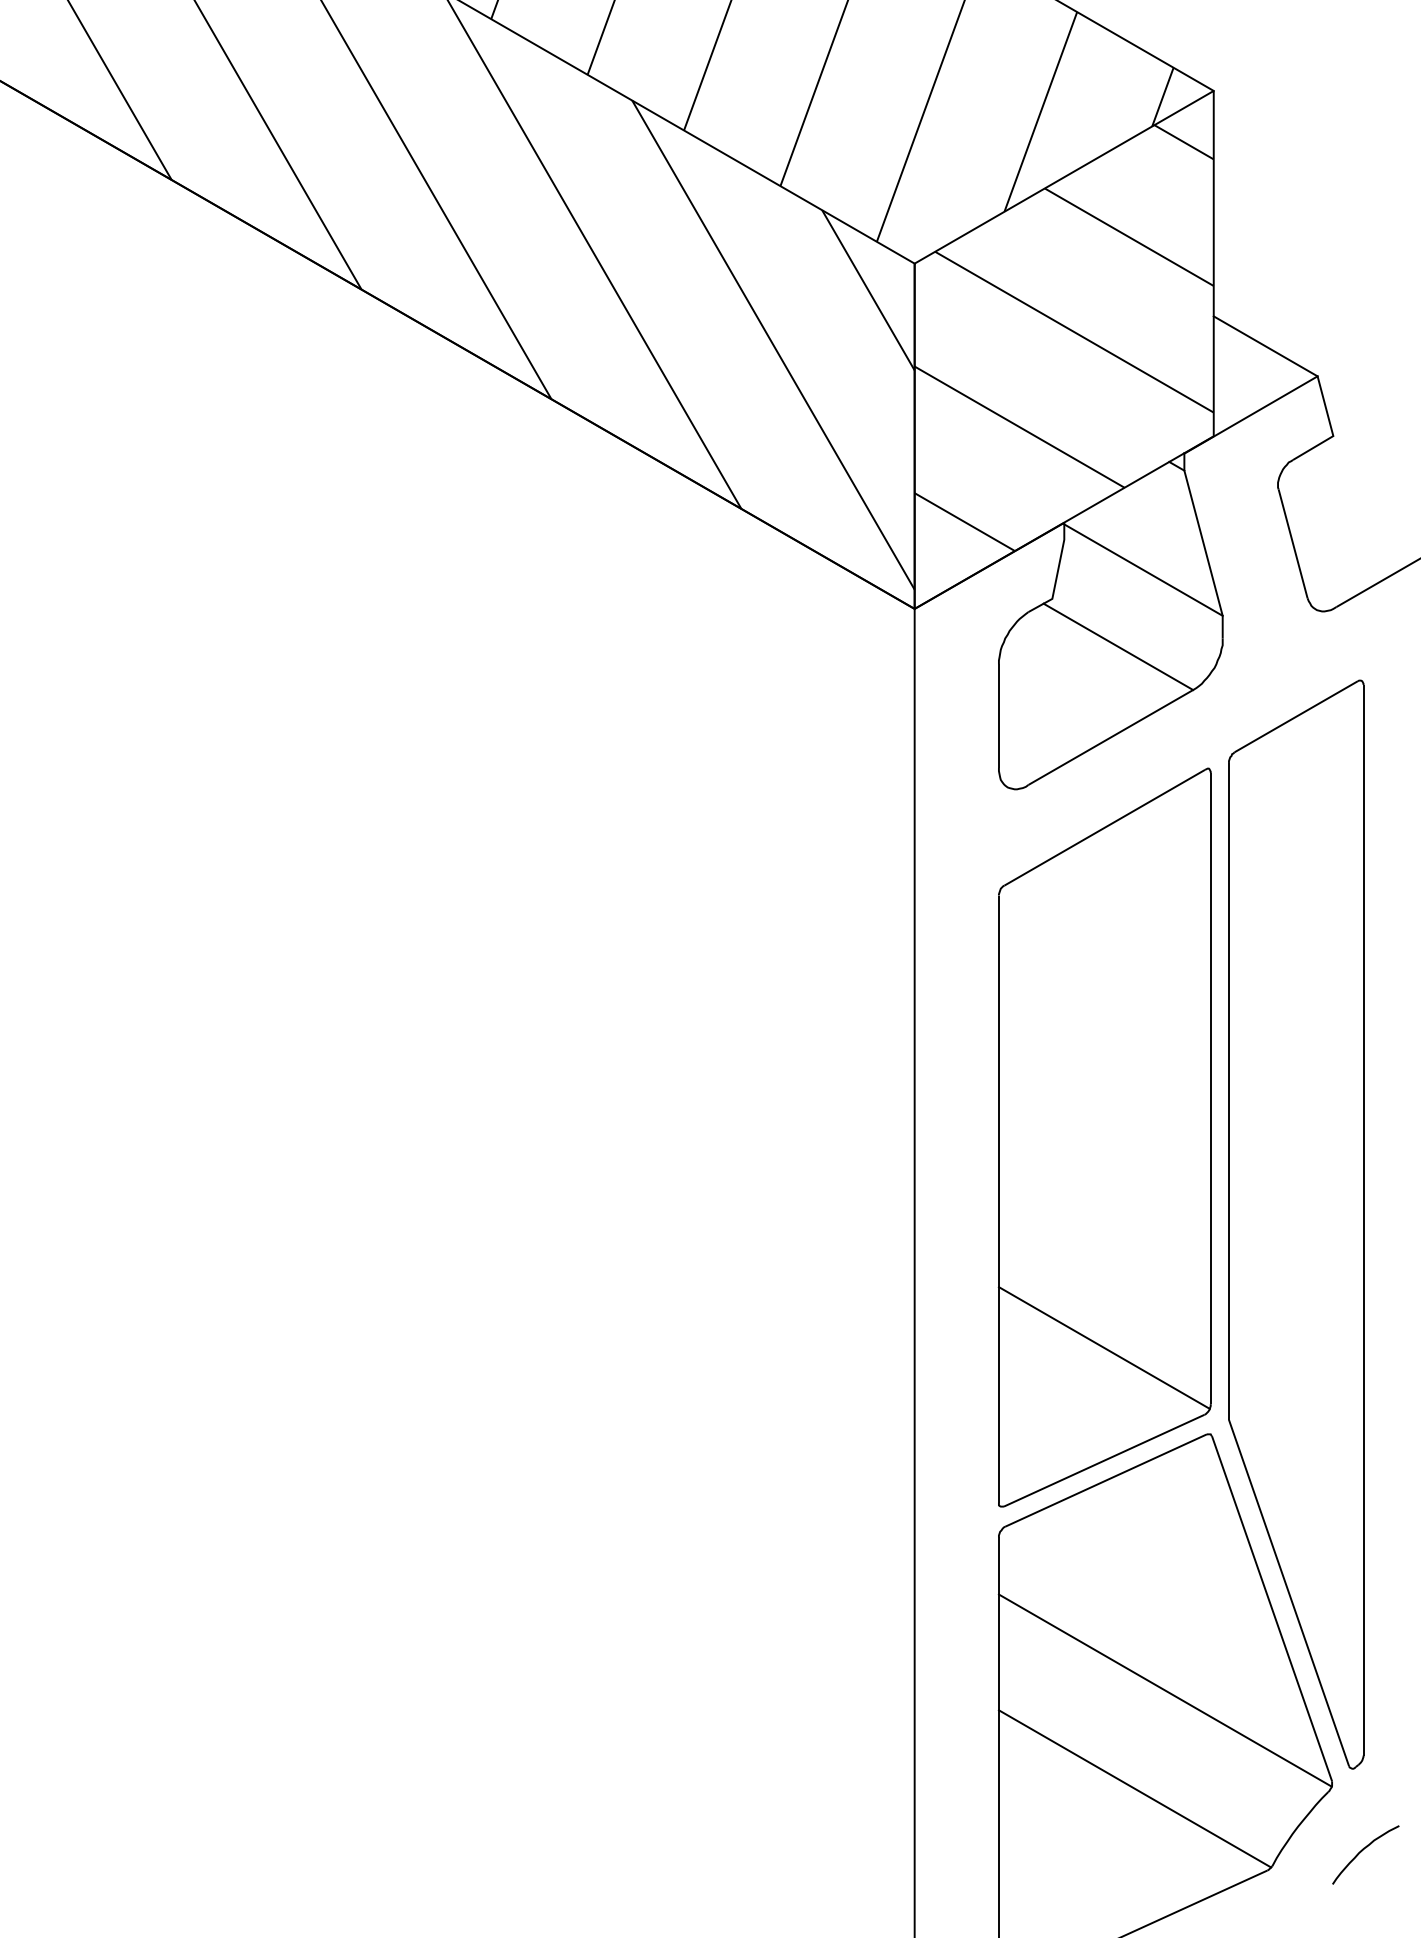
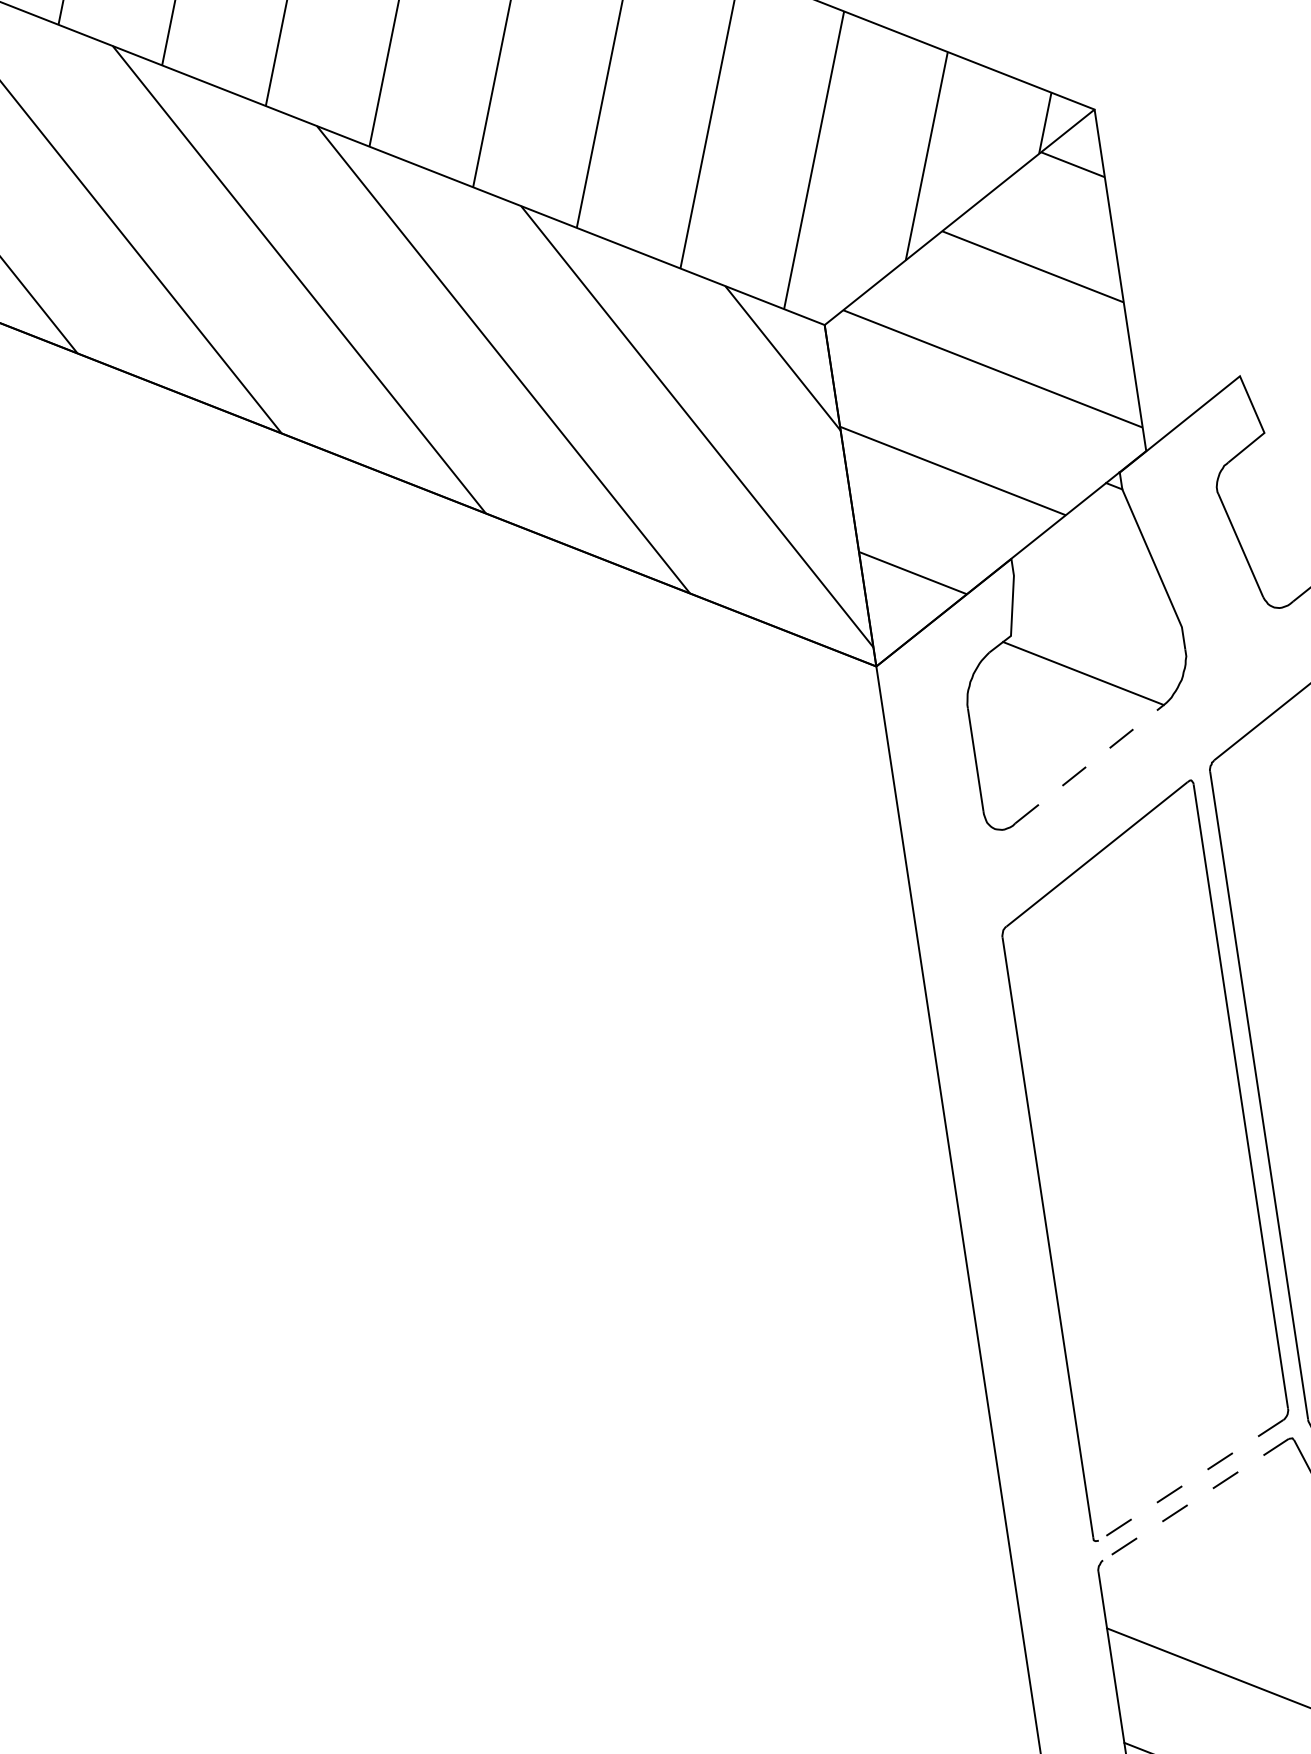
line: (1265, 346) -> (1183, 354), removed
line: (1143, 569) -> (1096, 593), removed
line: (1111, 737) -> (1090, 764), solid -> dashed
line: (1103, 1347) -> (1173, 1368), removed
line: (1103, 1460) -> (1190, 1480), solid -> dashed
line: (1106, 1480) -> (1196, 1499), solid -> dashed

